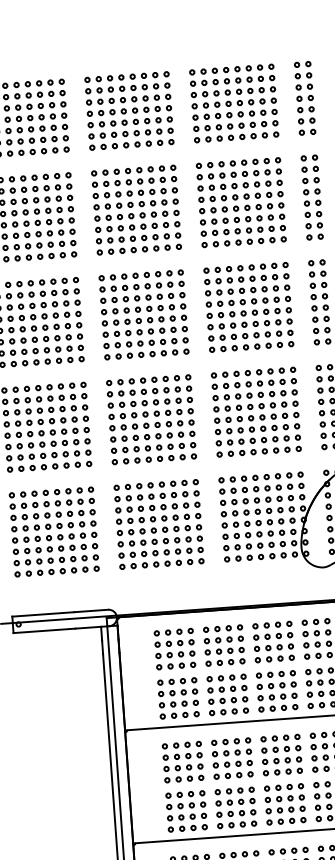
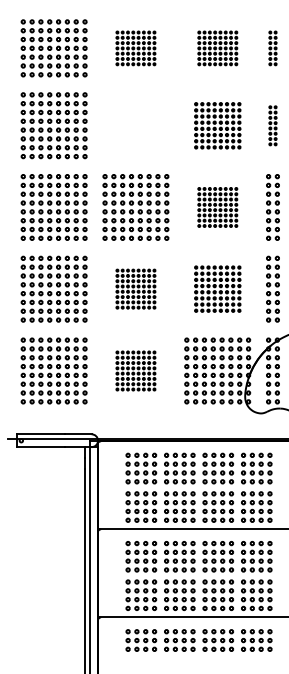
part: (304, 98) -> (272, 48), size x0.6
part: (234, 103) -> (217, 48), size x0.6
part: (128, 111) -> (135, 48), size x0.6
part: (311, 197) -> (272, 125), size x0.6
part: (241, 202) -> (217, 125), size x0.7
part: (135, 209) -> (135, 125), removed
part: (248, 307) -> (217, 207), size x0.6
part: (256, 411) -> (217, 288), size x0.7
part: (150, 418) -> (135, 288), size x0.6
part: (158, 523) -> (135, 370), size x0.6

